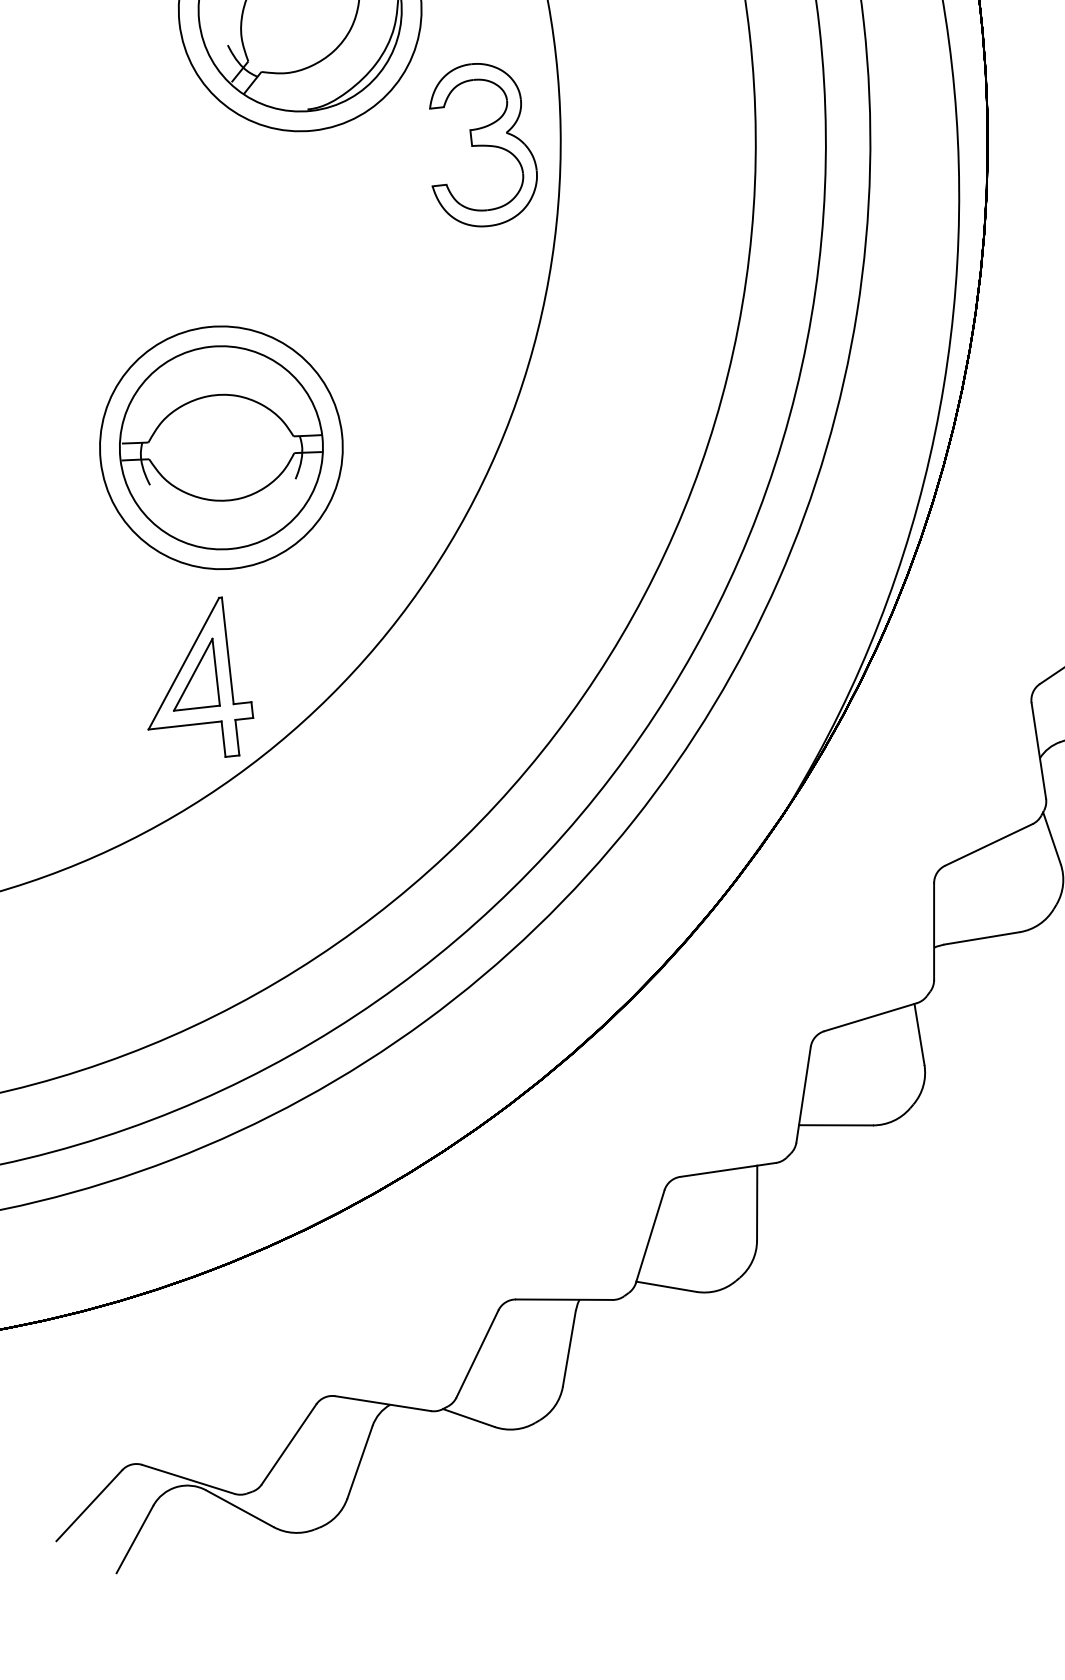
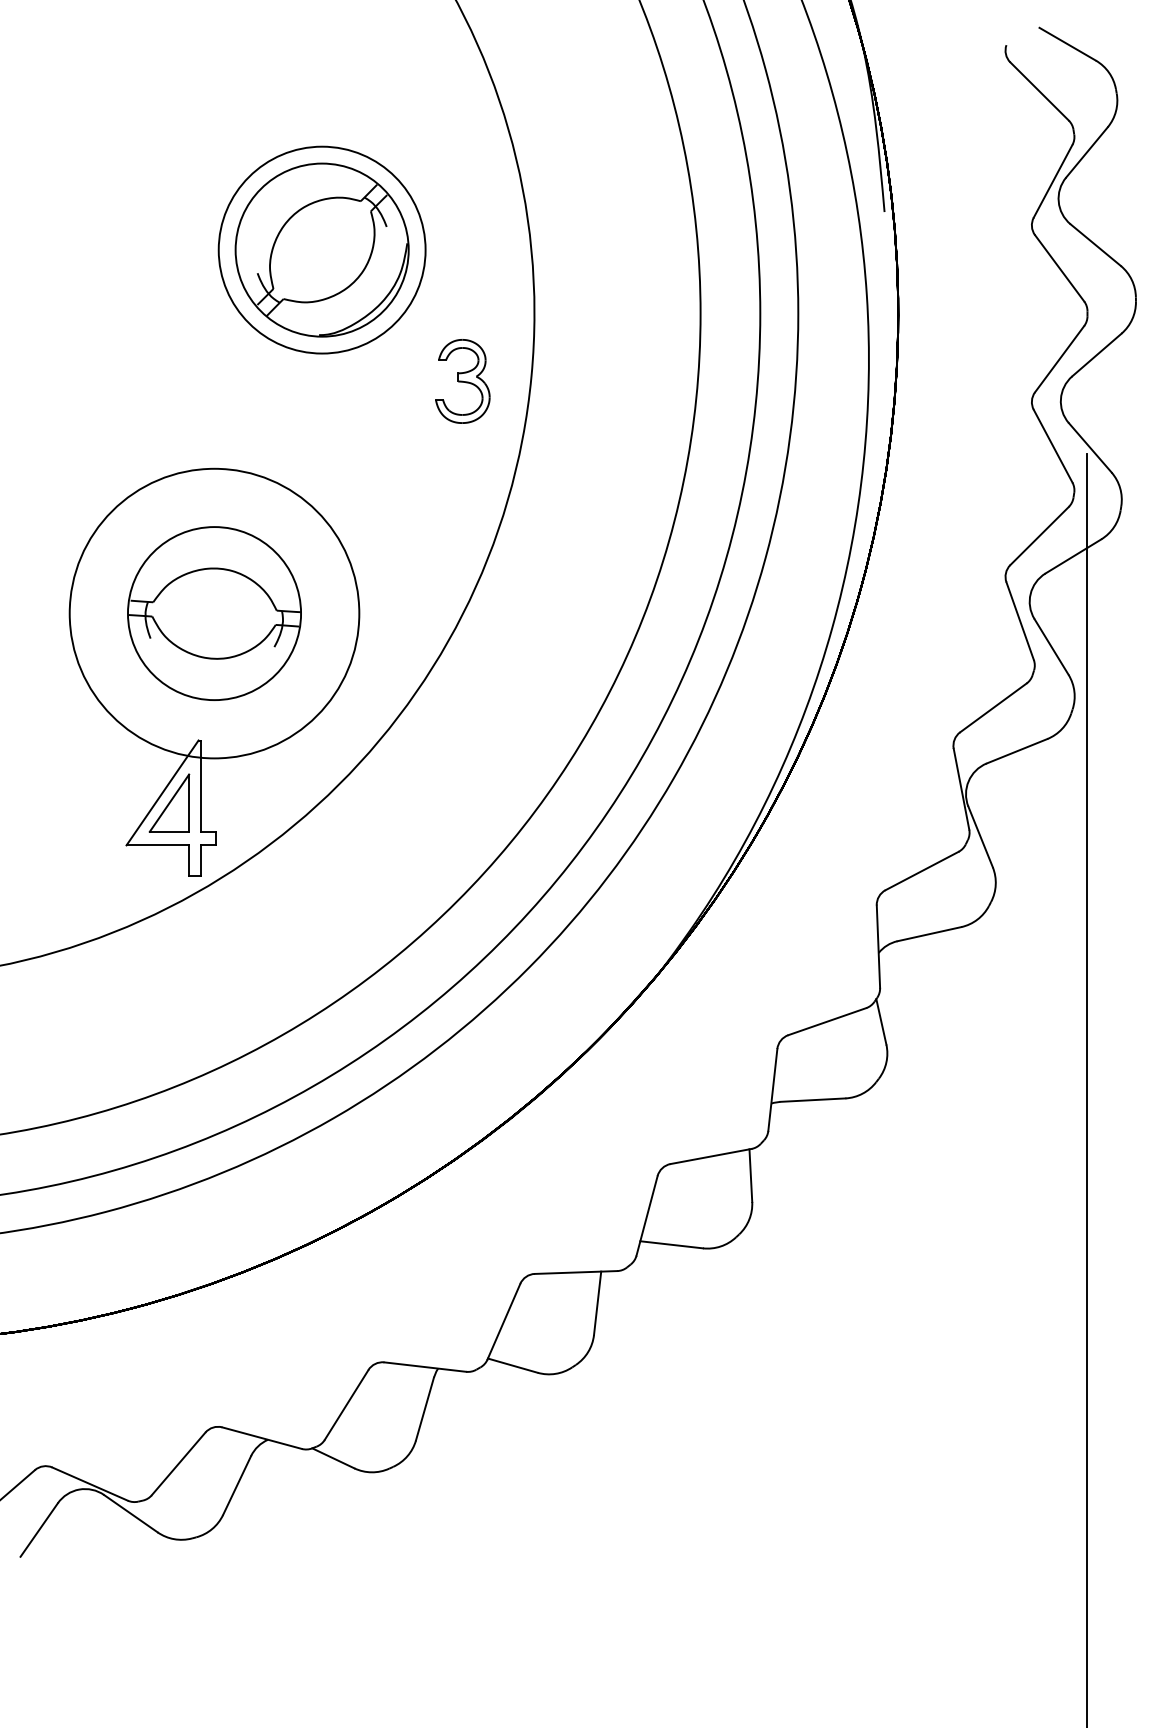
part: (480, 145) -> (462, 381), size x0.6
circle: (221, 447) -> (214, 613), size x1.4

